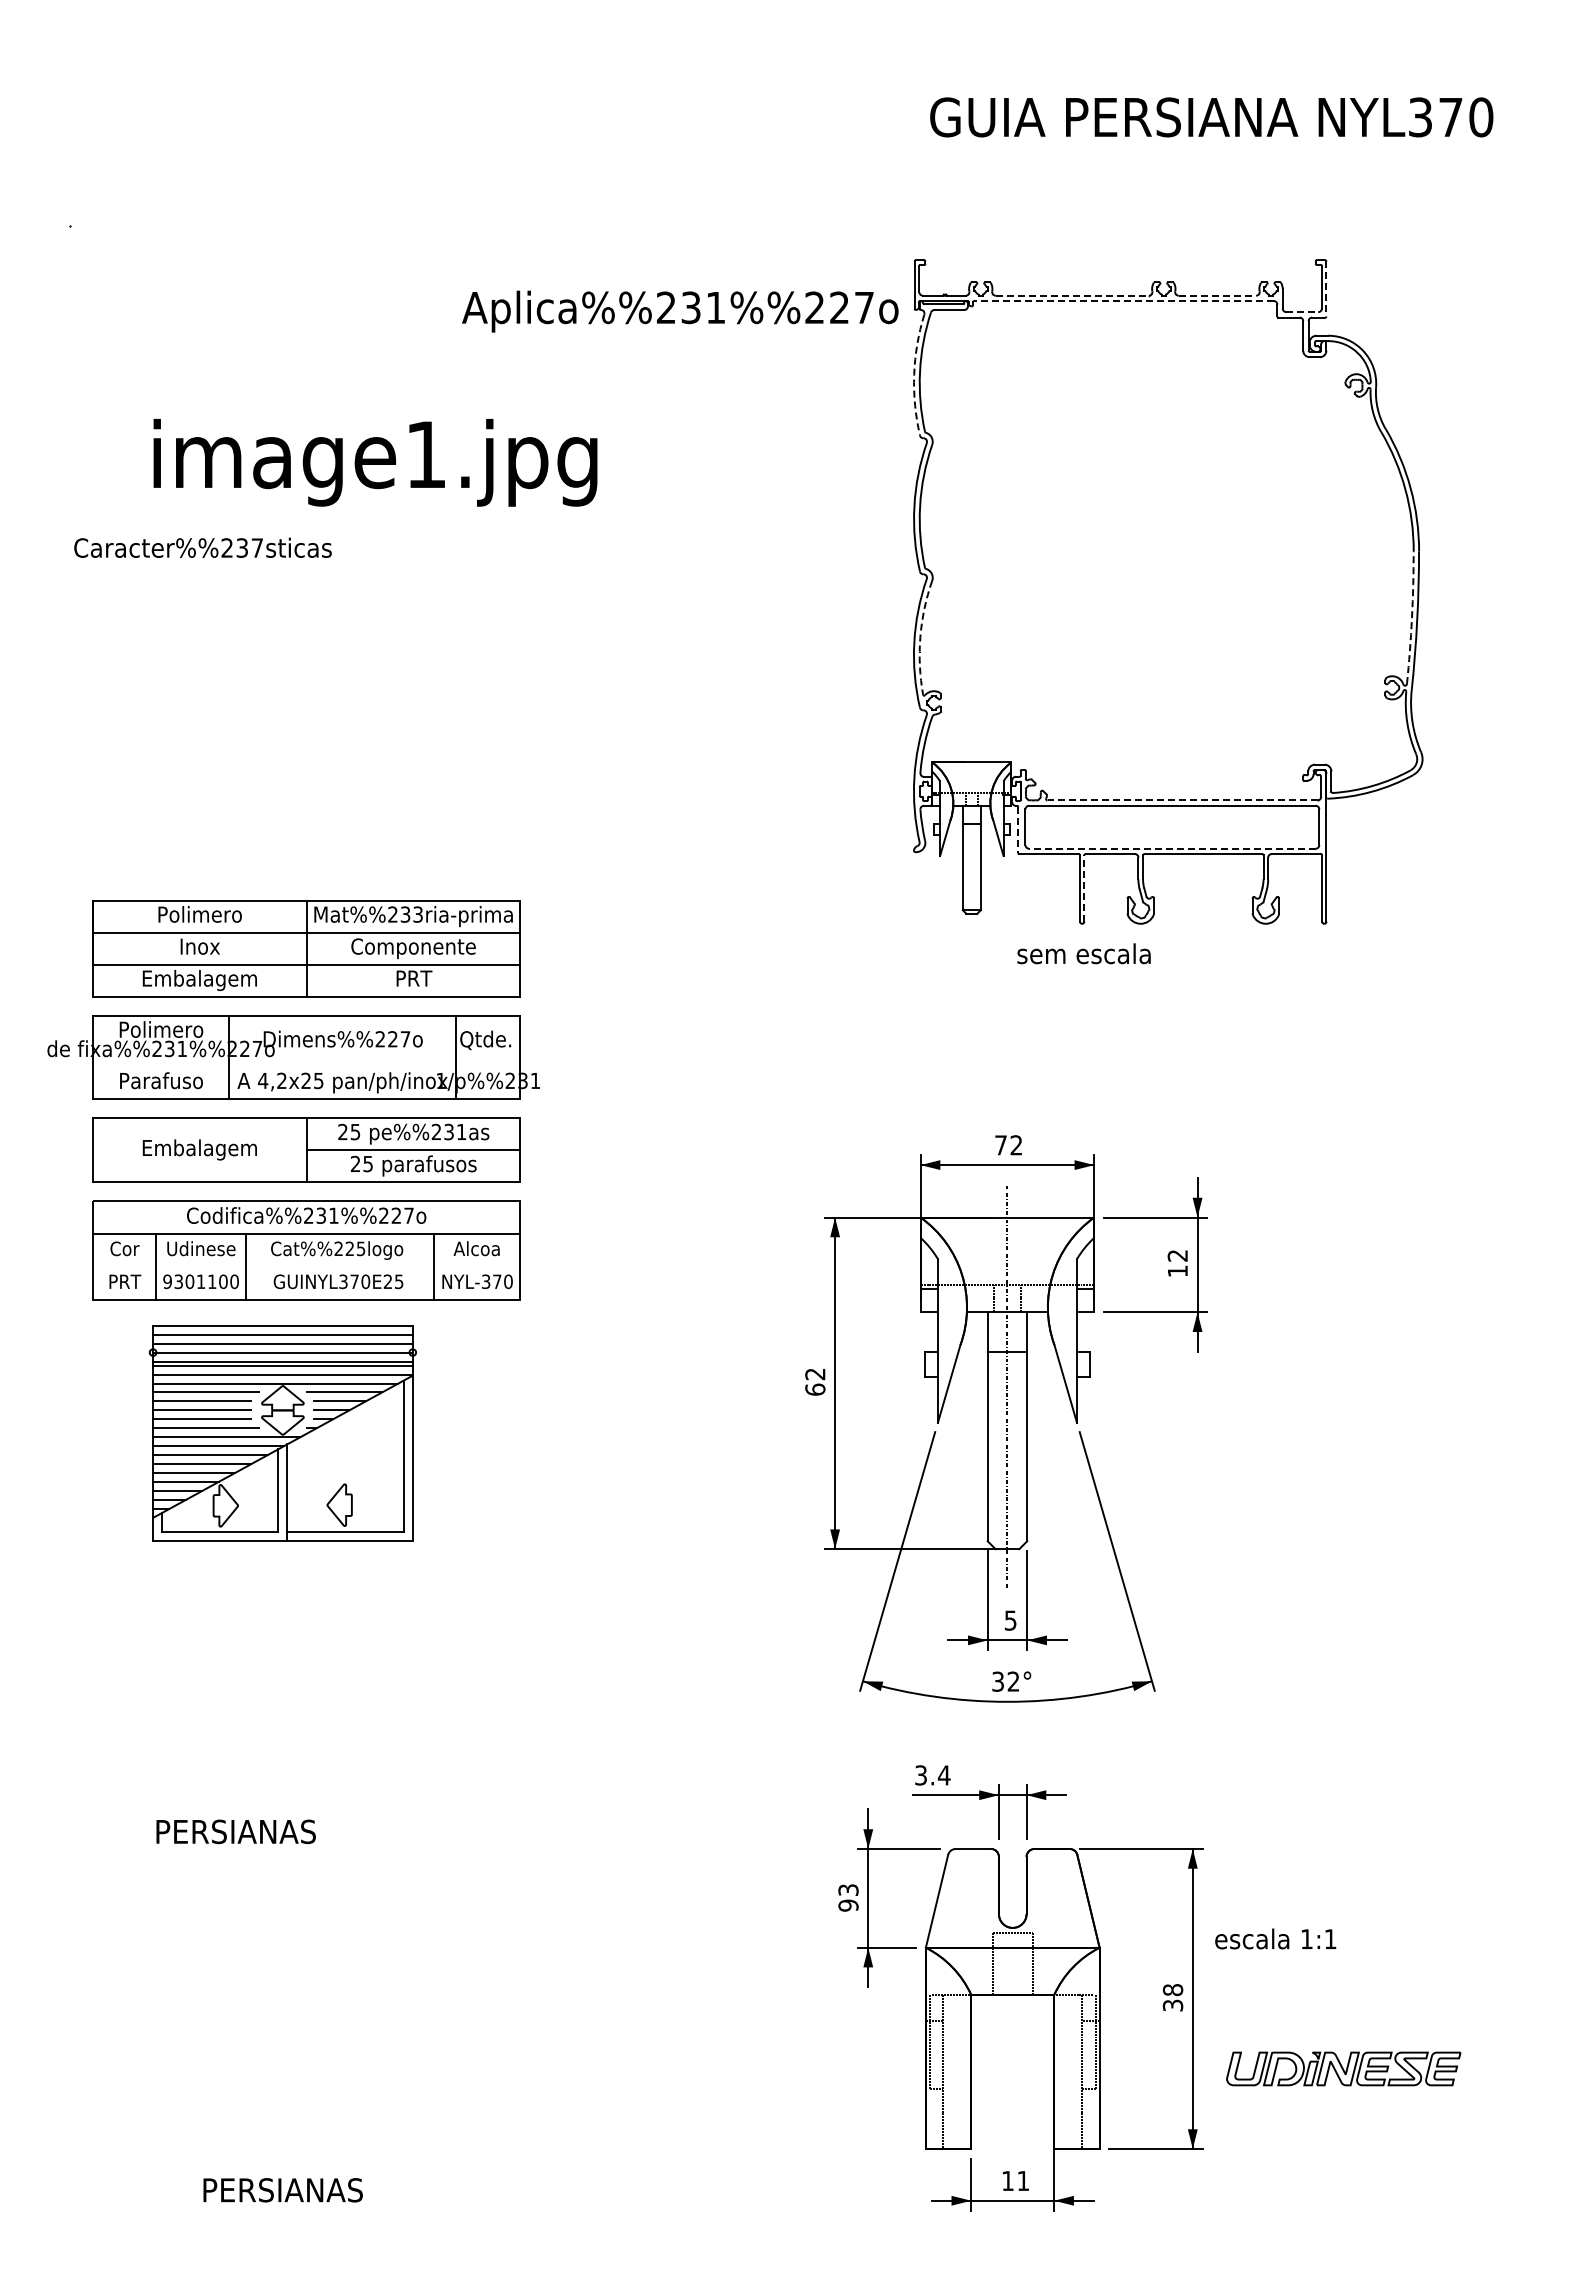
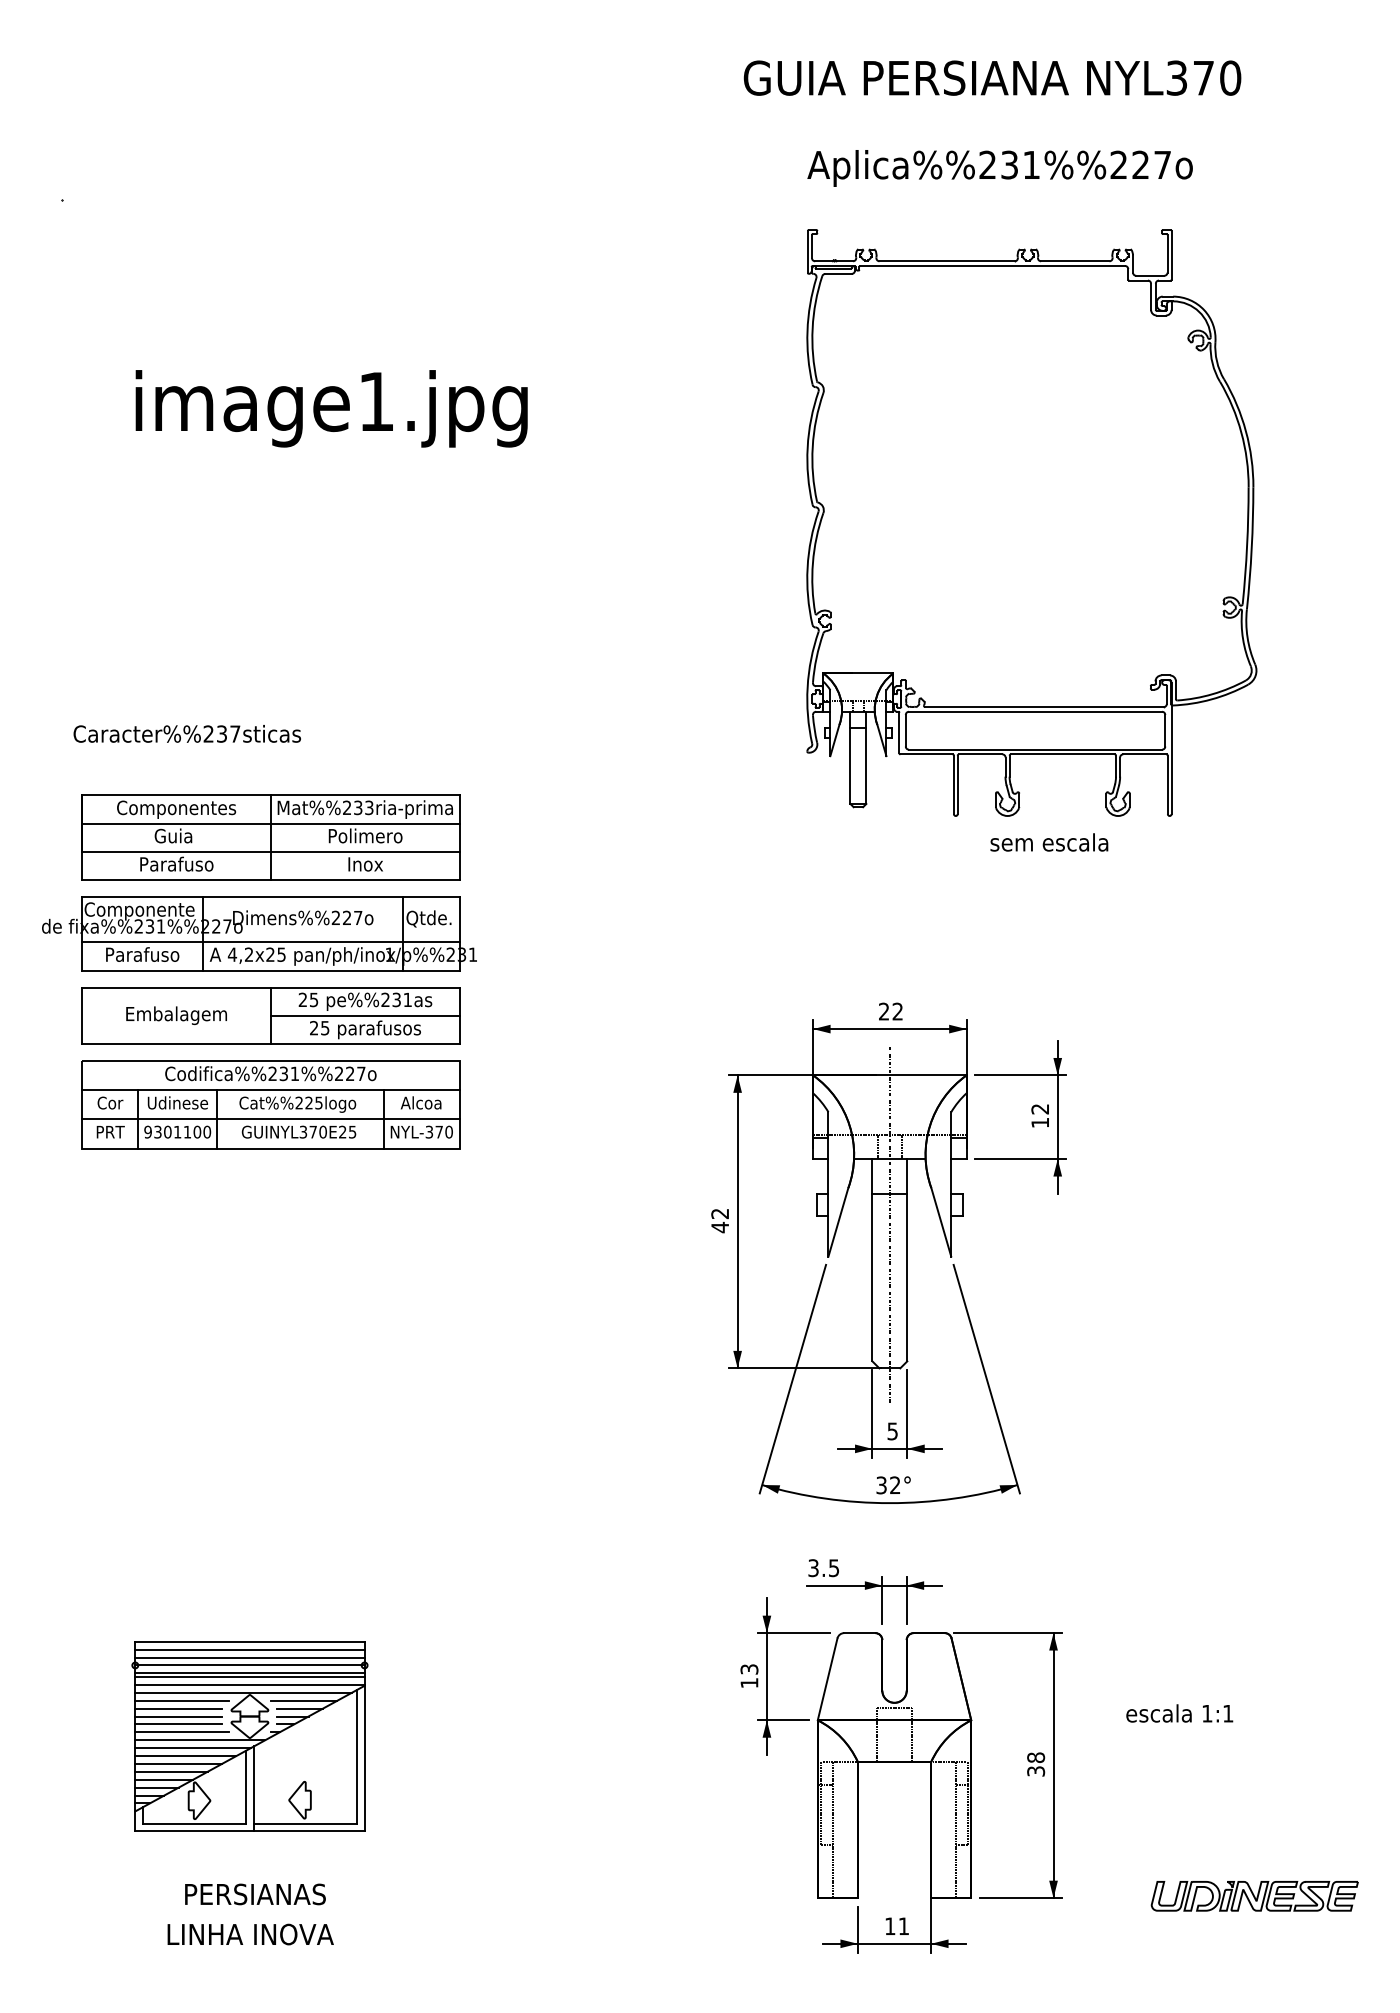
text: (1211, 117) -> (992, 78), moved
line: (1326, 288) -> (1171, 254), dashed -> solid
line: (1072, 295) -> (947, 261), dashed -> solid
line: (1217, 295) -> (1075, 261), dashed -> solid
line: (1123, 301) -> (992, 266), dashed -> solid
text: (680, 311) -> (1000, 168), moved
line: (1302, 312) -> (1150, 276), dashed -> solid
arc: (914, 374) -> (807, 330), dashed -> solid
text: (202, 547) -> (186, 733), moved
arc: (1411, 617) -> (1246, 545), dashed -> solid
arc: (920, 637) -> (813, 563), dashed -> solid
line: (1182, 800) -> (1044, 707), dashed -> solid
line: (1018, 830) -> (899, 733), dashed -> solid
line: (1171, 848) -> (1034, 749), dashed -> solid
line: (1084, 888) -> (957, 784), dashed -> solid
text: (199, 916) -> (176, 809), Polimero -> Componentes
text: (197, 946) -> (174, 836), Inox -> Guia
text: (413, 948) -> (365, 837), Componente -> Polimero
text: (1083, 953) -> (1048, 842), moved
text: (413, 978) -> (365, 864), PRT -> Inox
text: (199, 980) -> (176, 866), Embalagem -> Parafuso
text: (157, 1031) -> (139, 911), Polimero -> Componente
line: (306, 1066) -> (270, 942), added
text: (1000, 1145) -> (883, 1011), 72 -> 22
line: (306, 1267) -> (270, 1119), added
text: (815, 1389) -> (720, 1227), 62 -> 42
part: (282, 1433) -> (249, 1736), moved
text: (943, 1775) -> (833, 1568), 3.4 -> 3.5
text: (235, 1831) -> (254, 1894), moved
text: (848, 1905) -> (749, 1683), 93 -> 13
text: (1275, 1938) -> (1179, 1713), moved
part: (1343, 2068) -> (1254, 1895), moved
text: (283, 2190) -> (250, 1934), PERSIANAS -> LINHA INOVA

